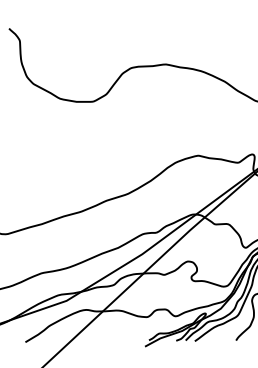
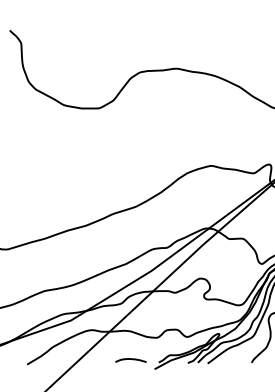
curve: (122, 337) -> (130, 359), added

